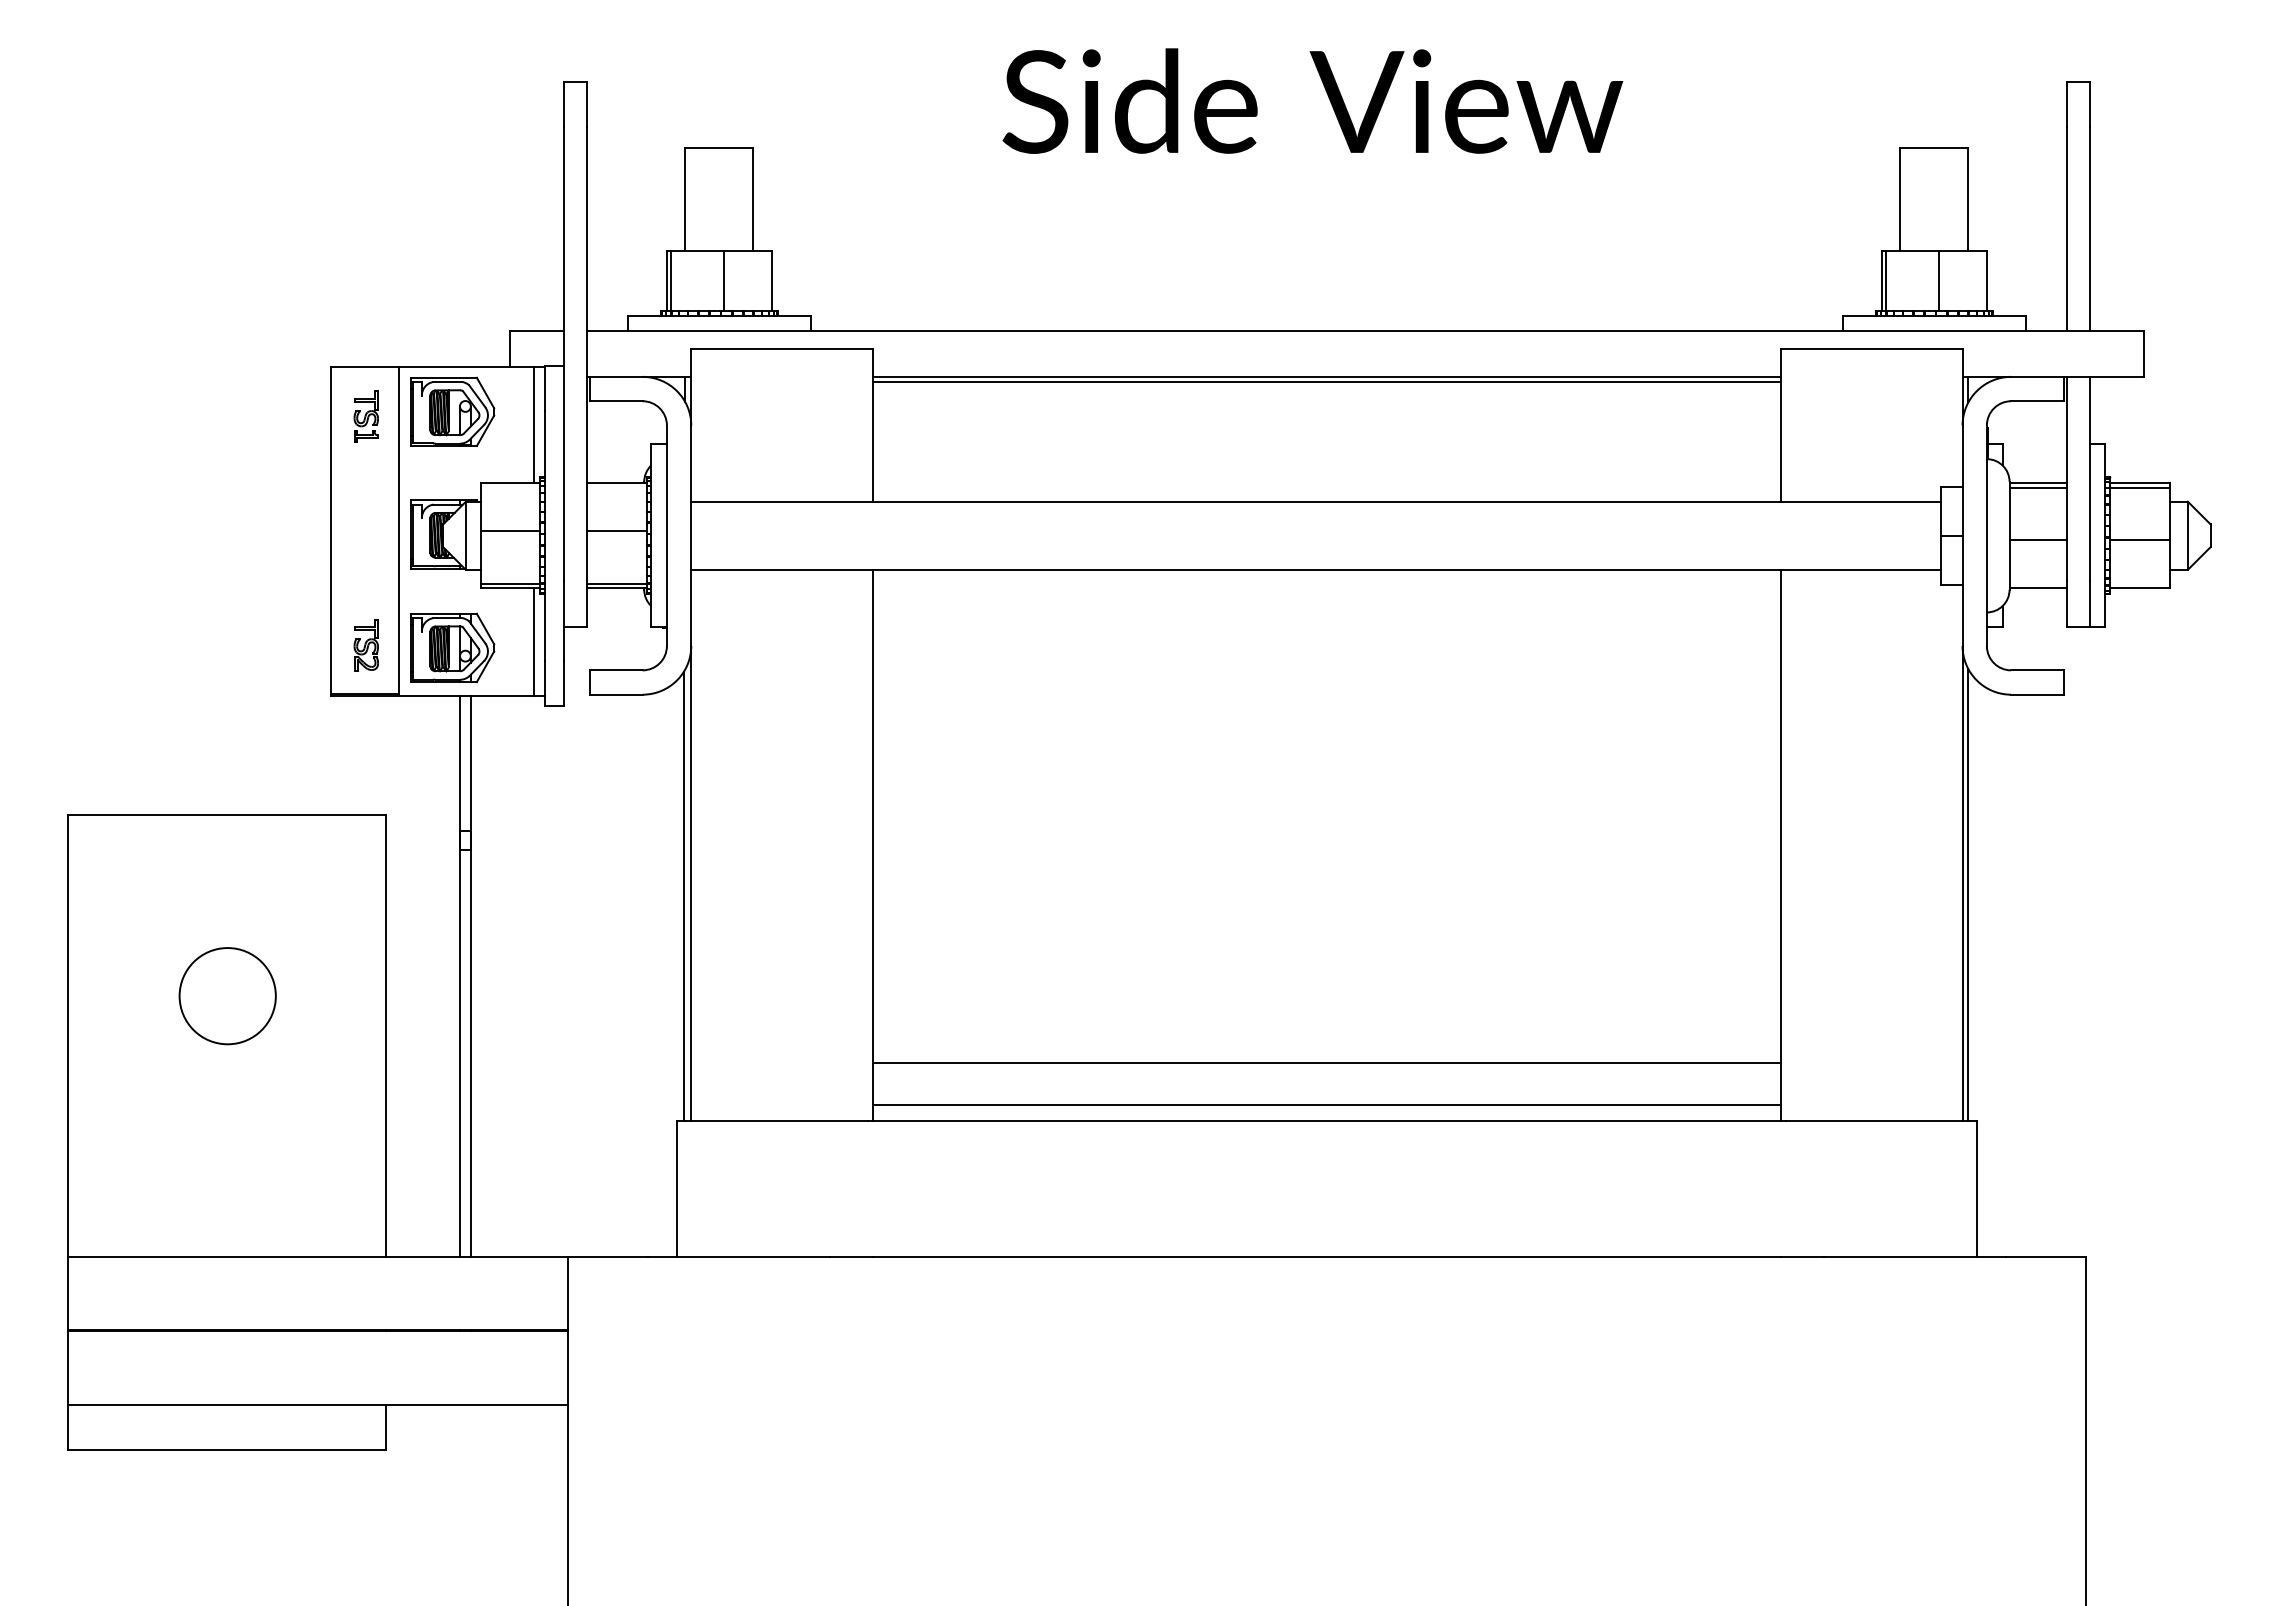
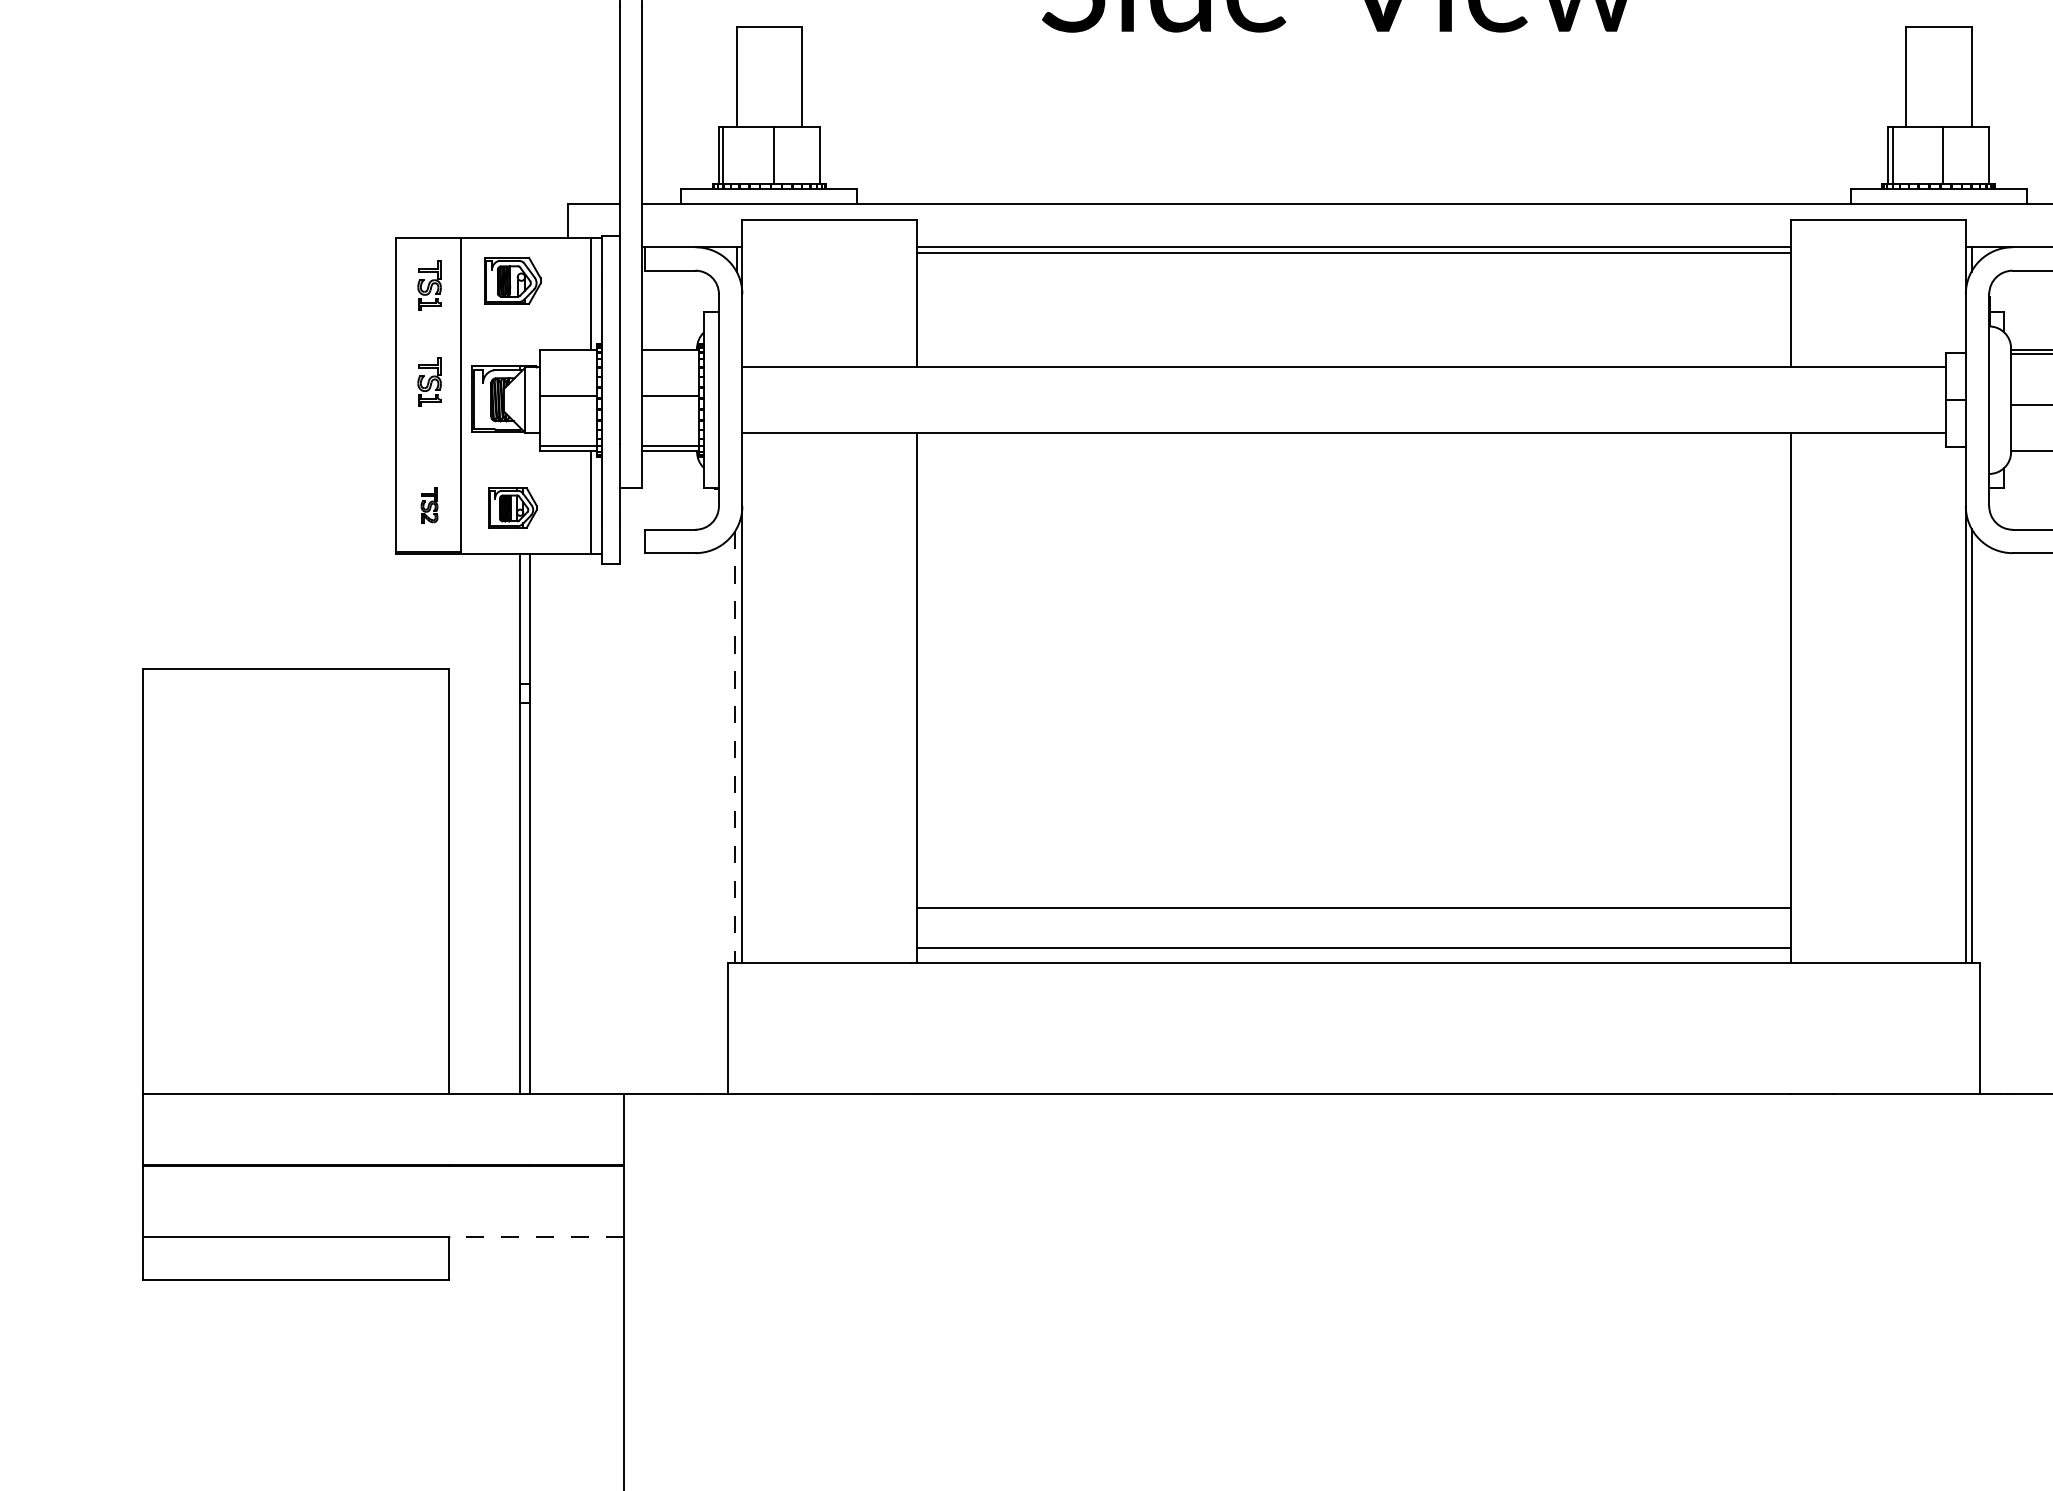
part: (452, 411) -> (512, 280), size x0.7
part: (365, 516) -> (428, 381), added
part: (365, 645) -> (428, 505), size x0.7
part: (452, 647) -> (512, 507), size x0.6
line: (683, 896) -> (734, 747), solid -> dashed
circle: (227, 996) -> (296, 843), removed
line: (476, 1404) -> (535, 1236), solid -> dashed

